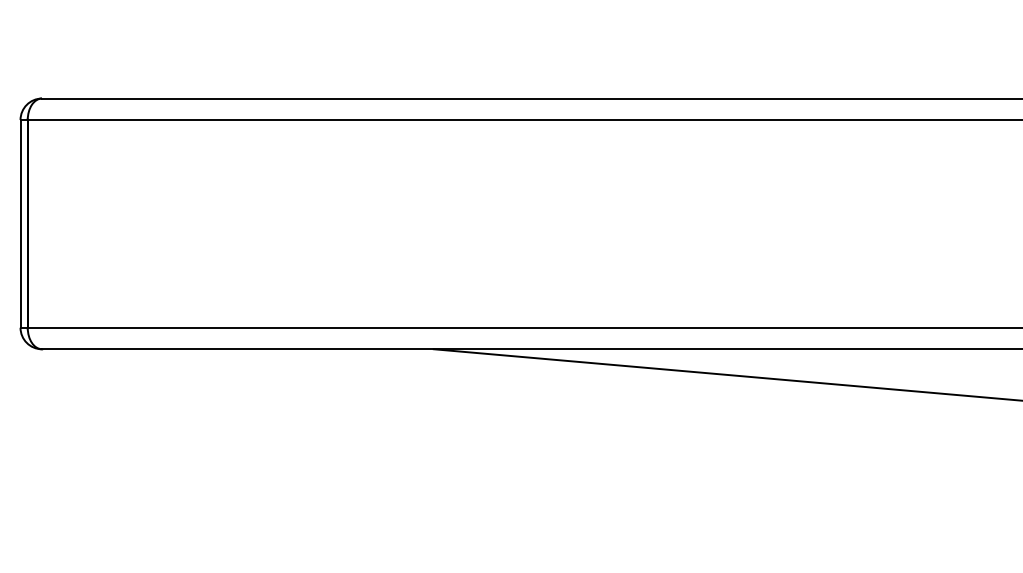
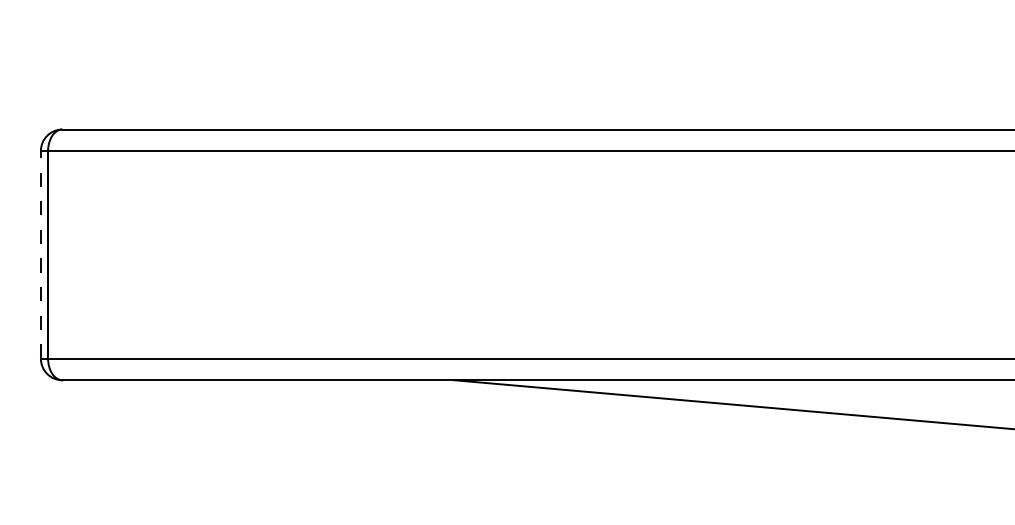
line: (20, 223) -> (40, 254), solid -> dashed

